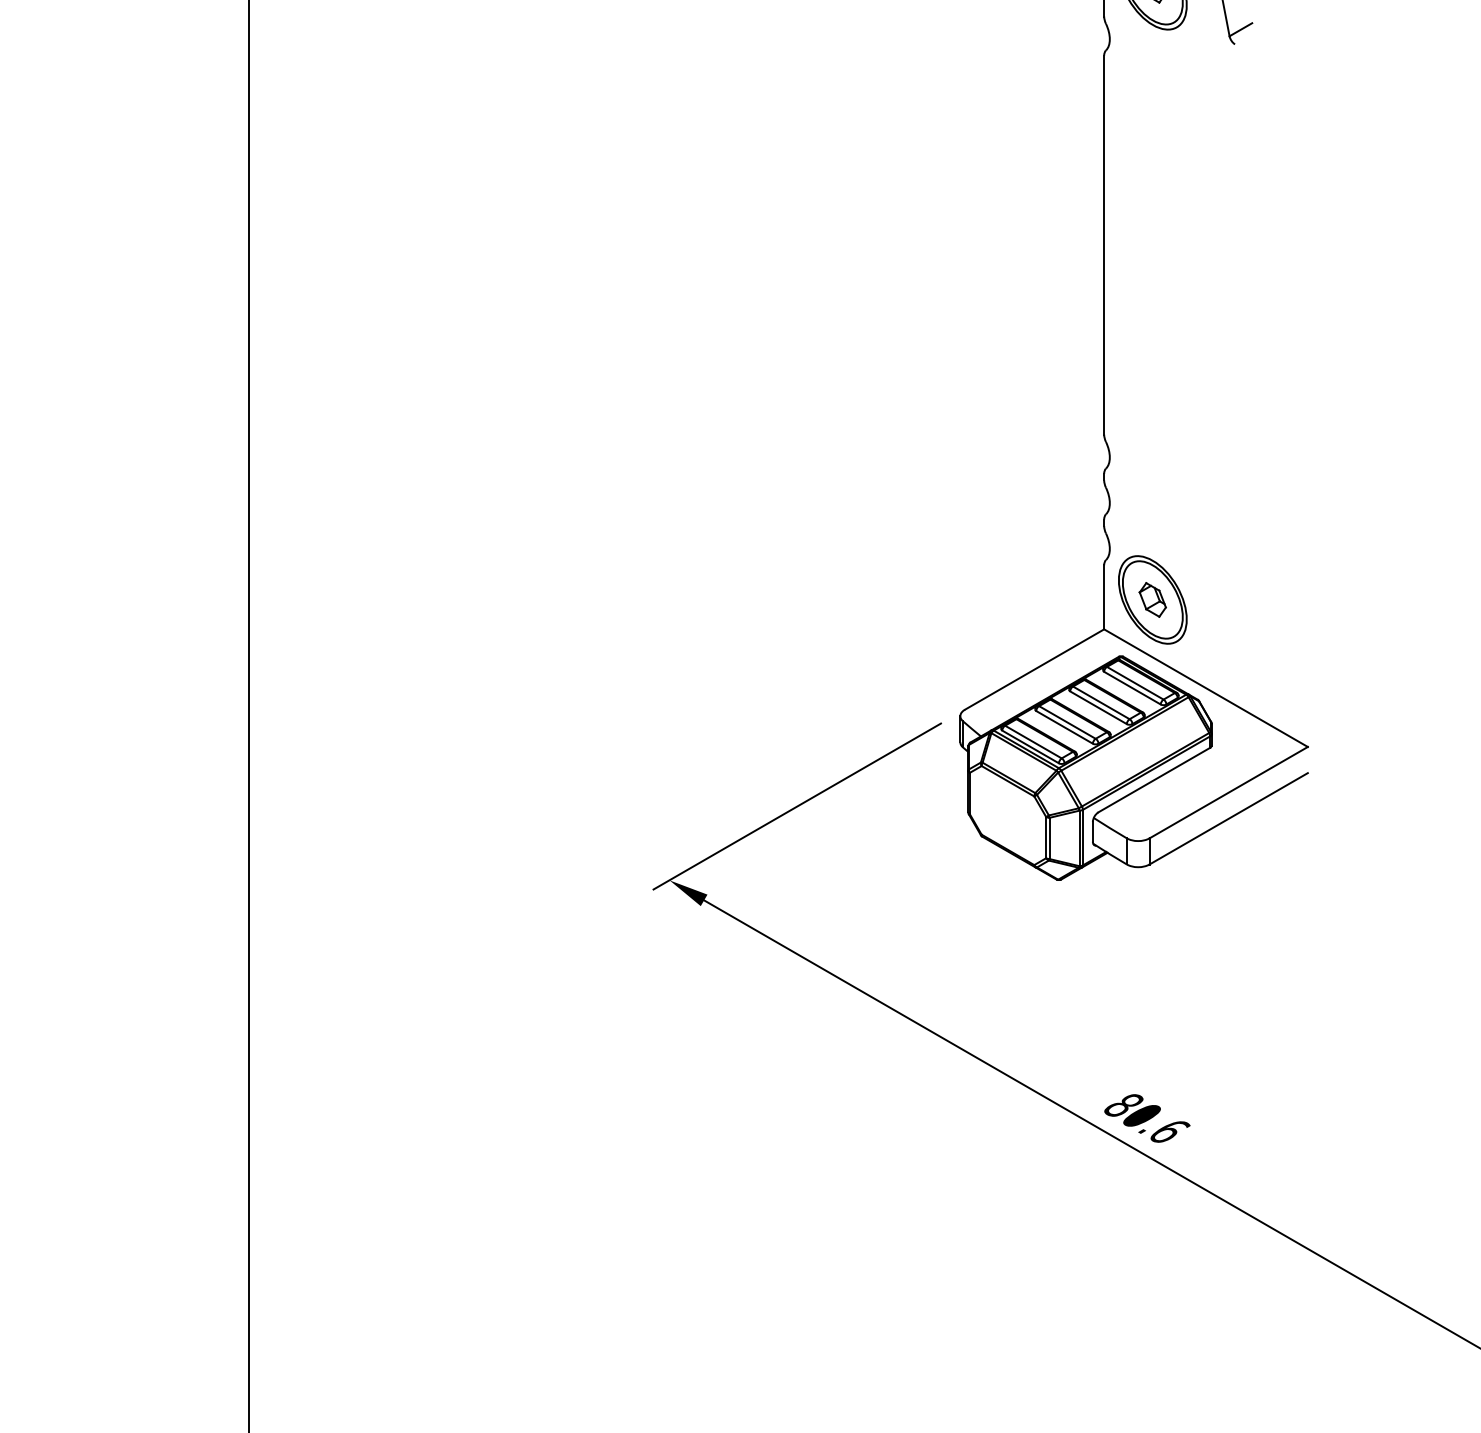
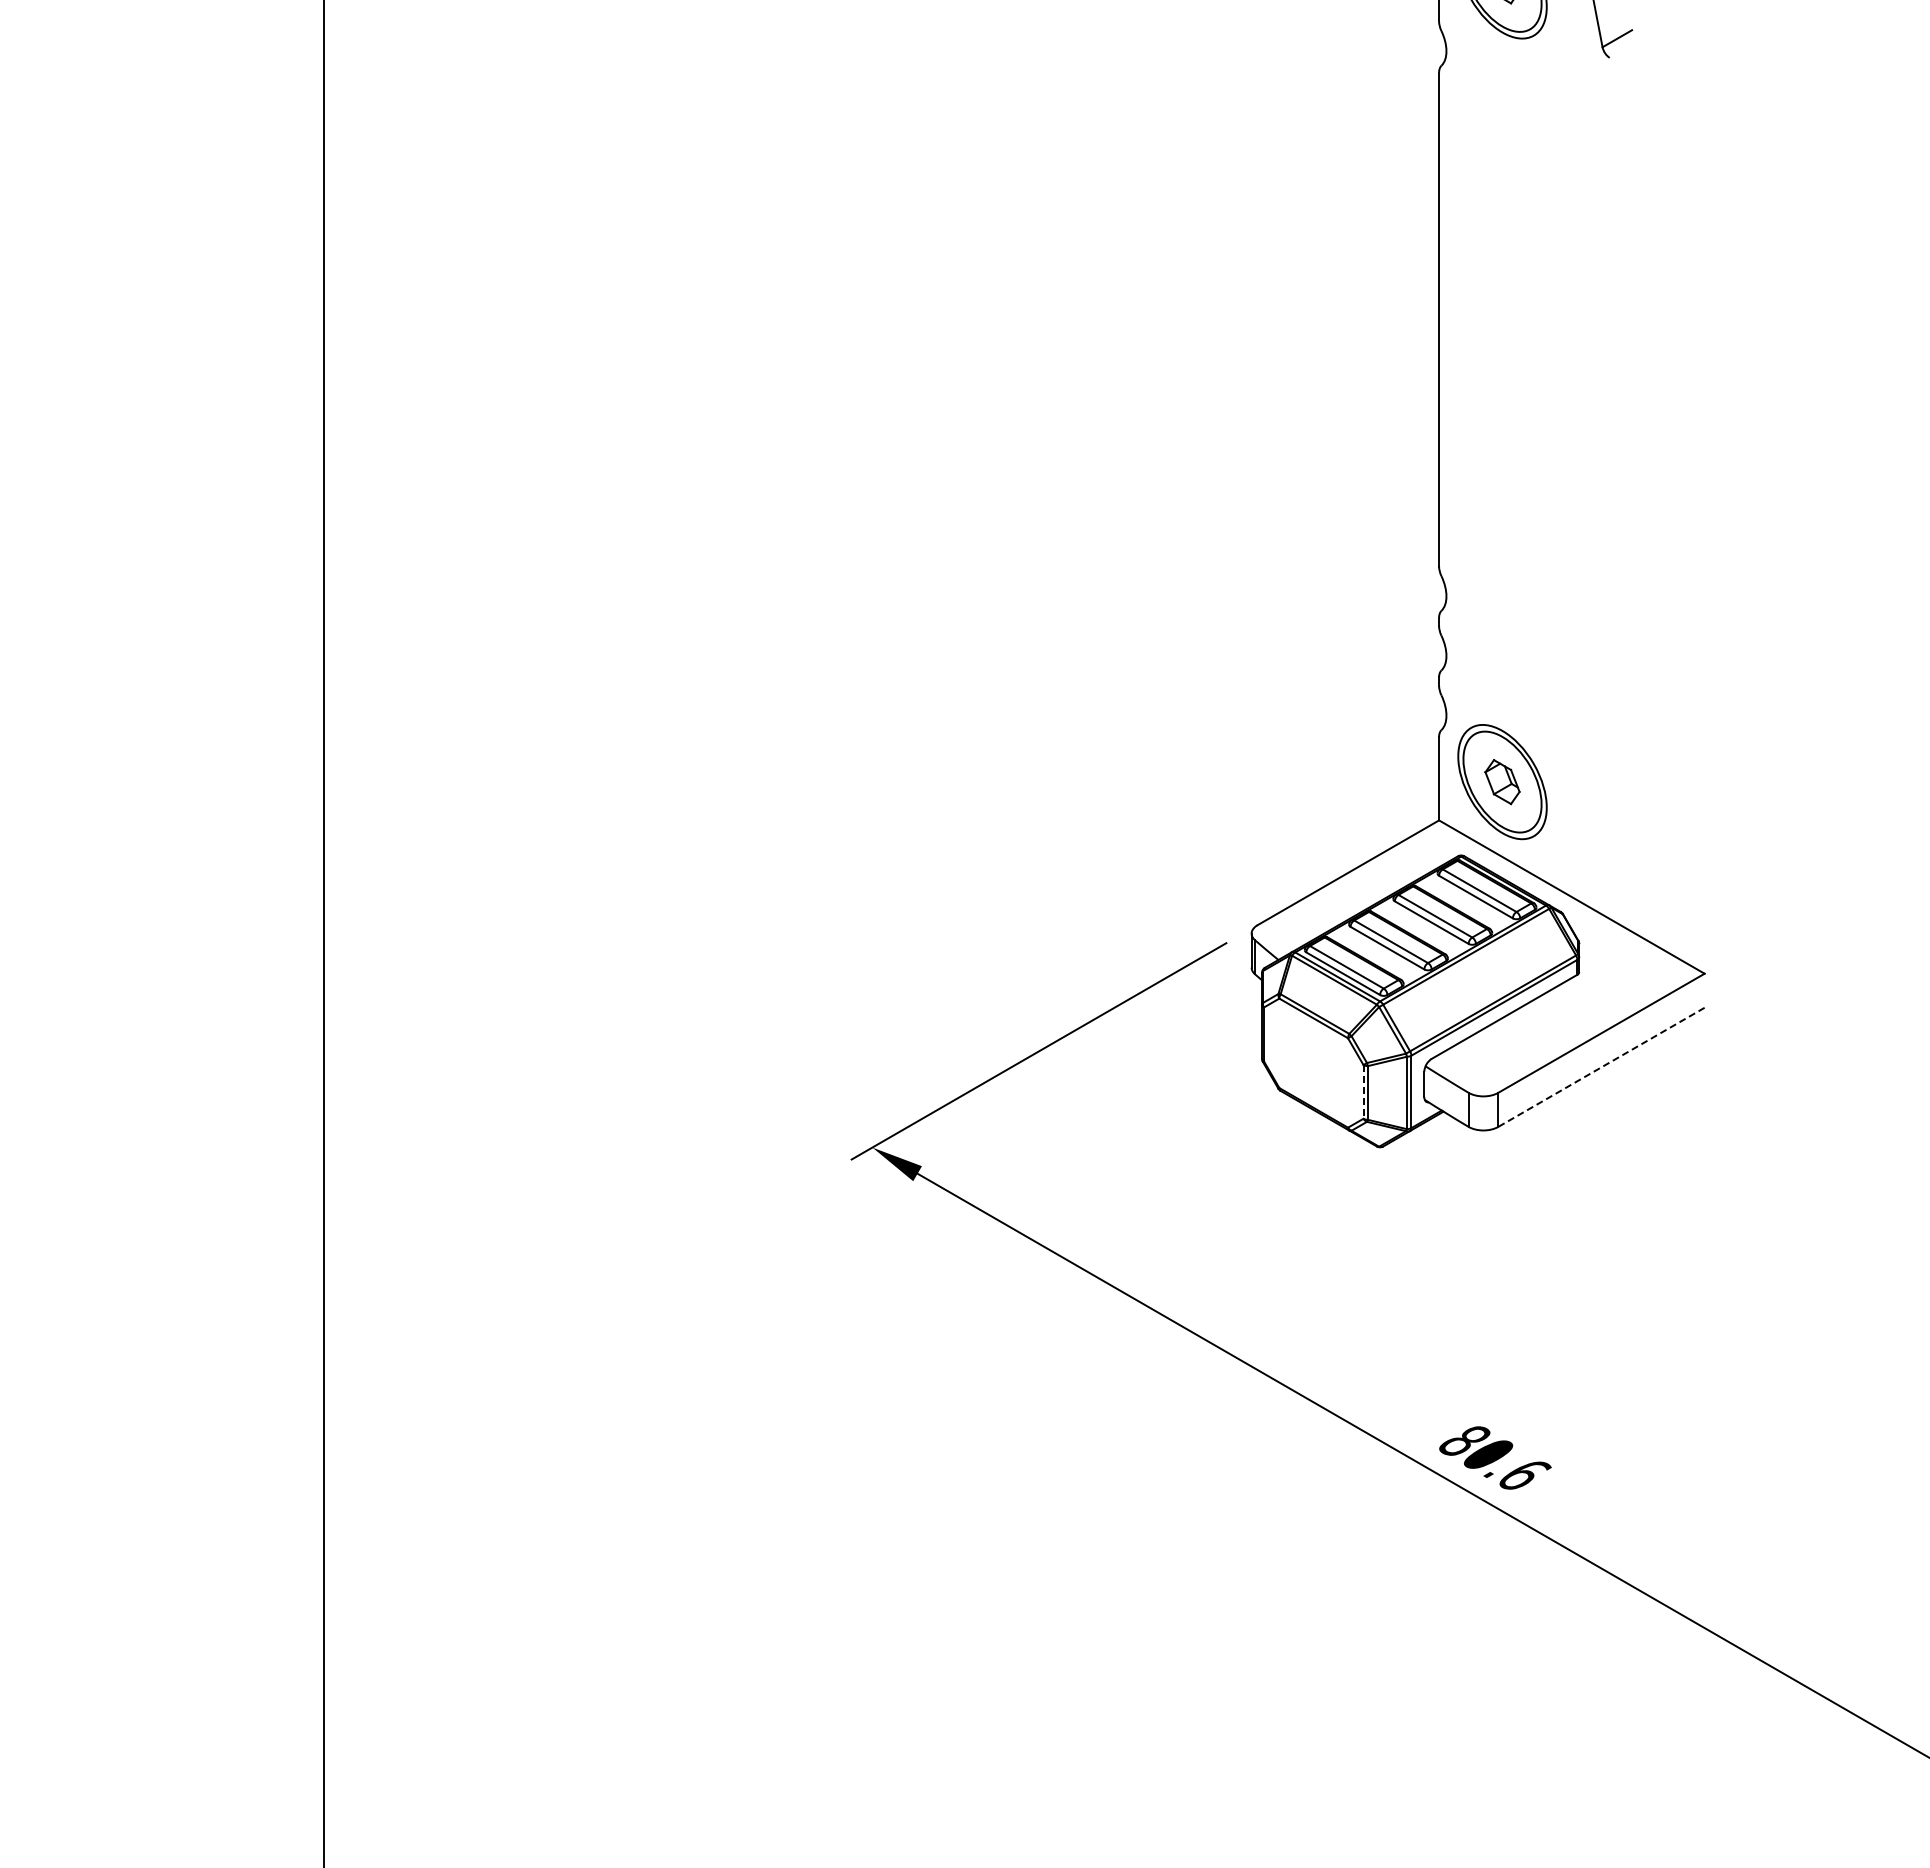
line: (1228, 818) -> (1601, 1067), solid -> dashed
line: (1046, 837) -> (1363, 1091), solid -> dashed

